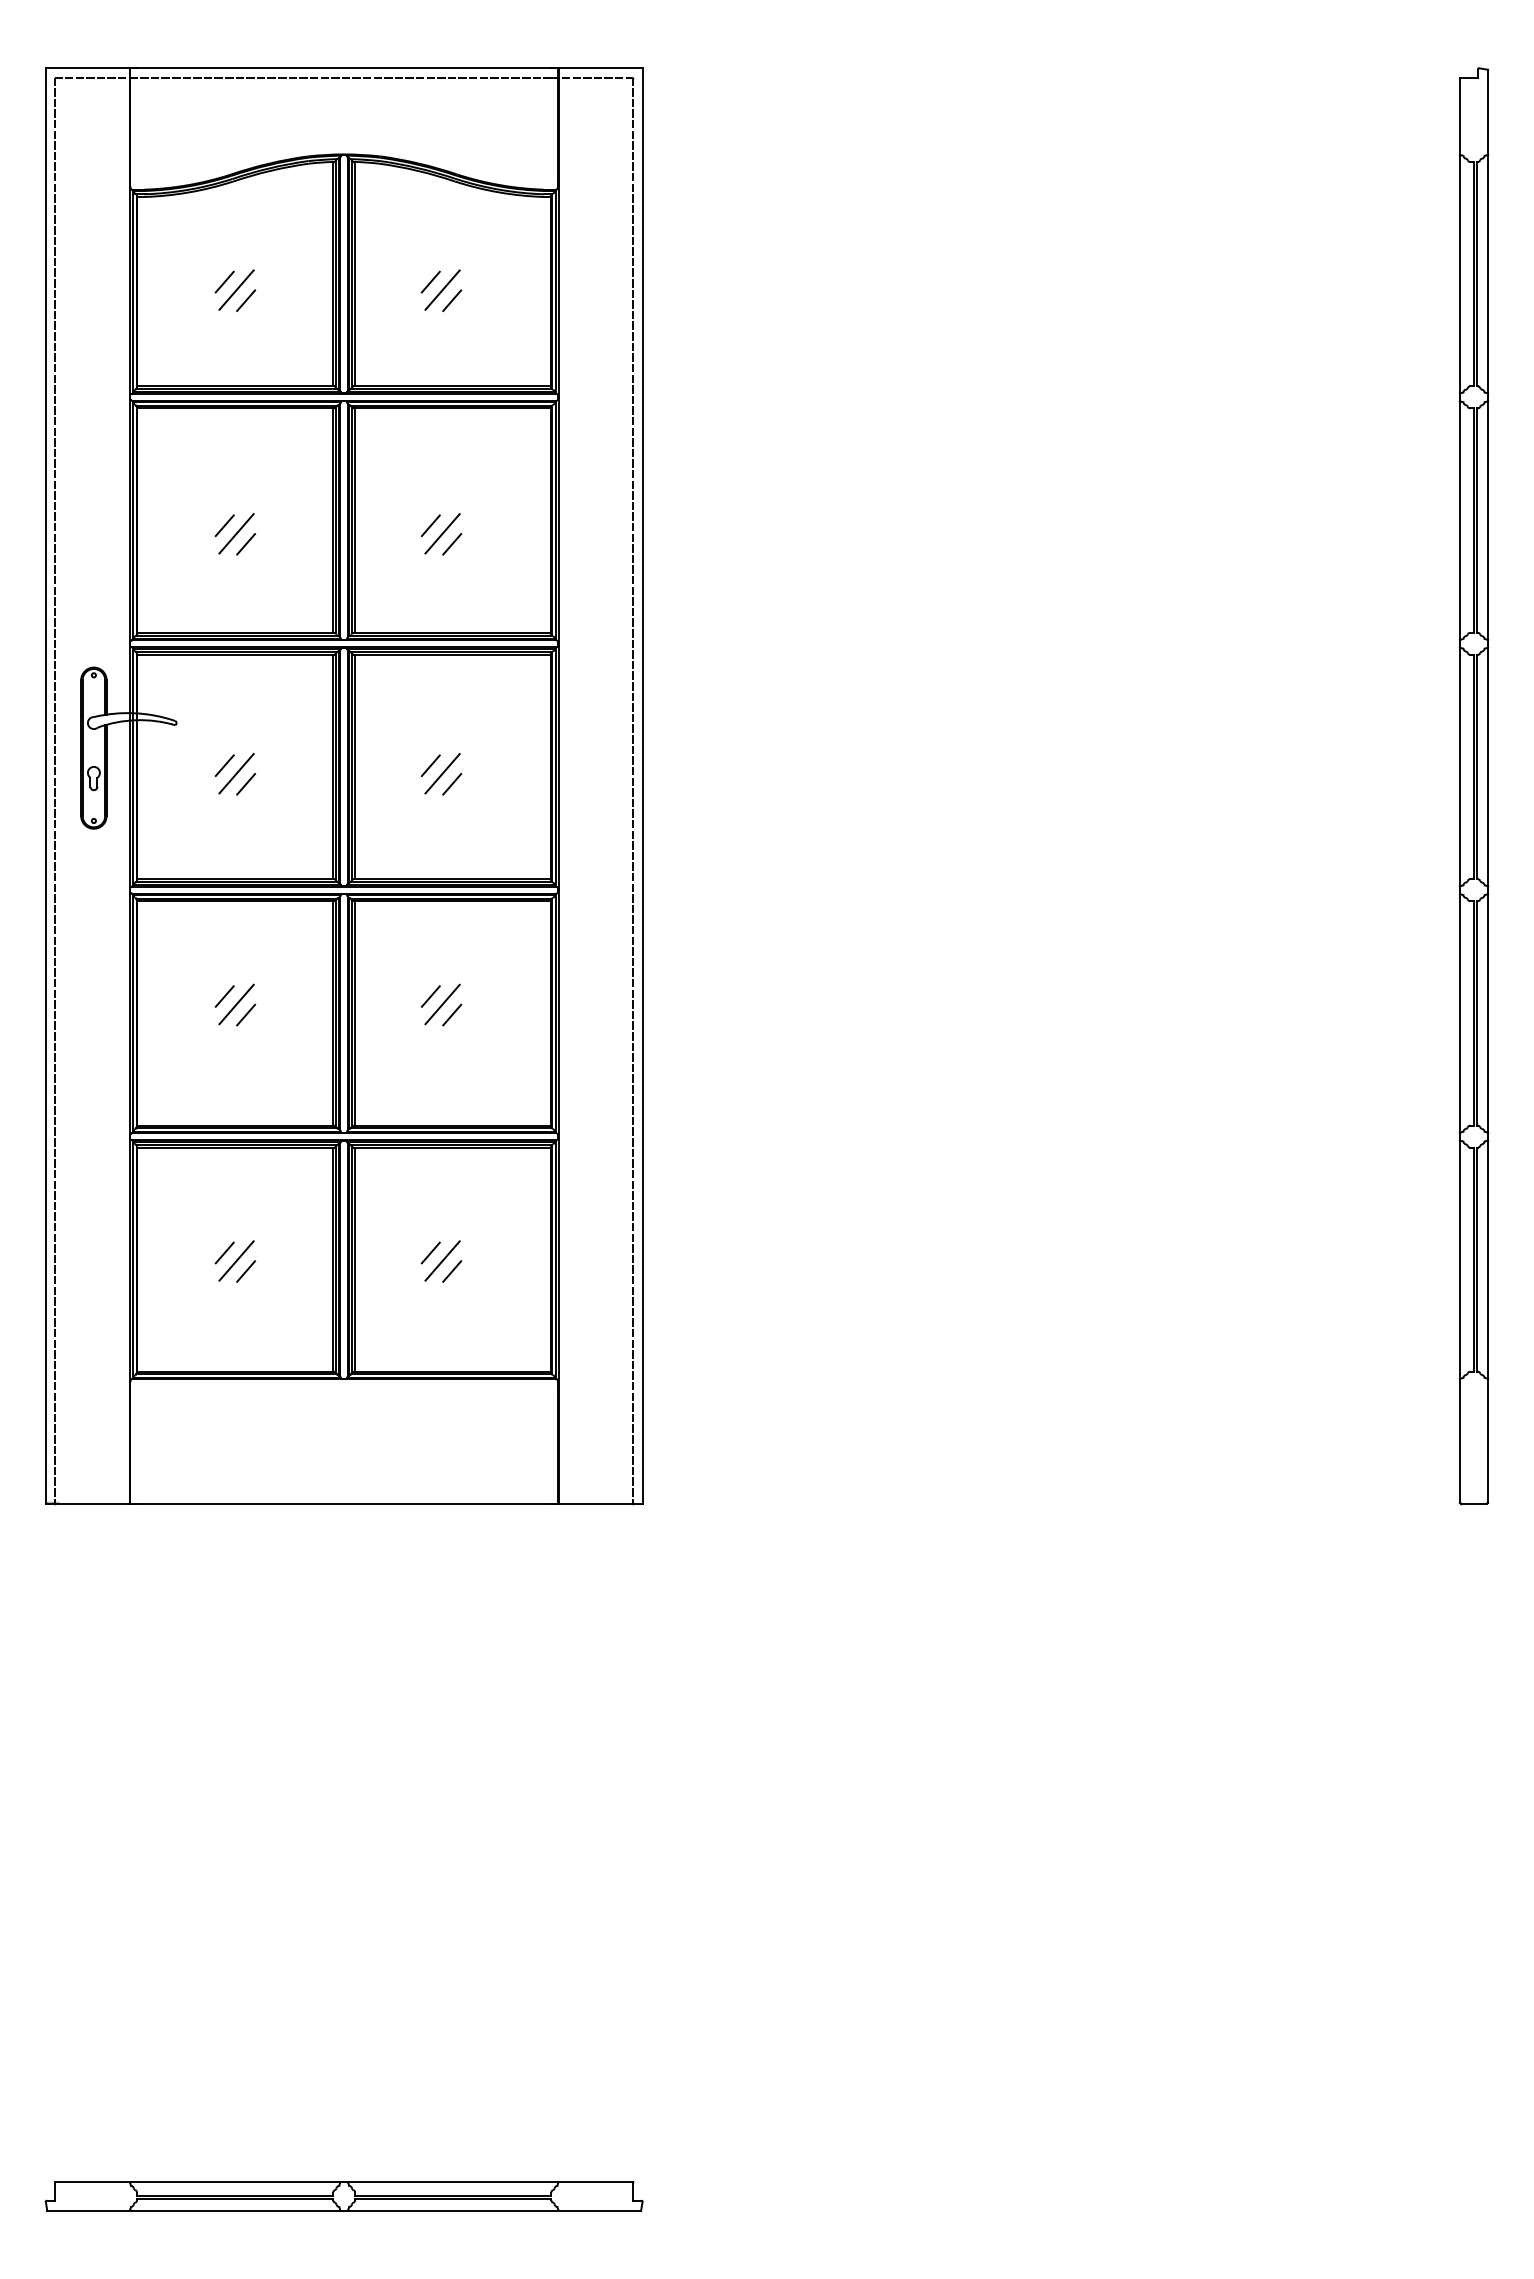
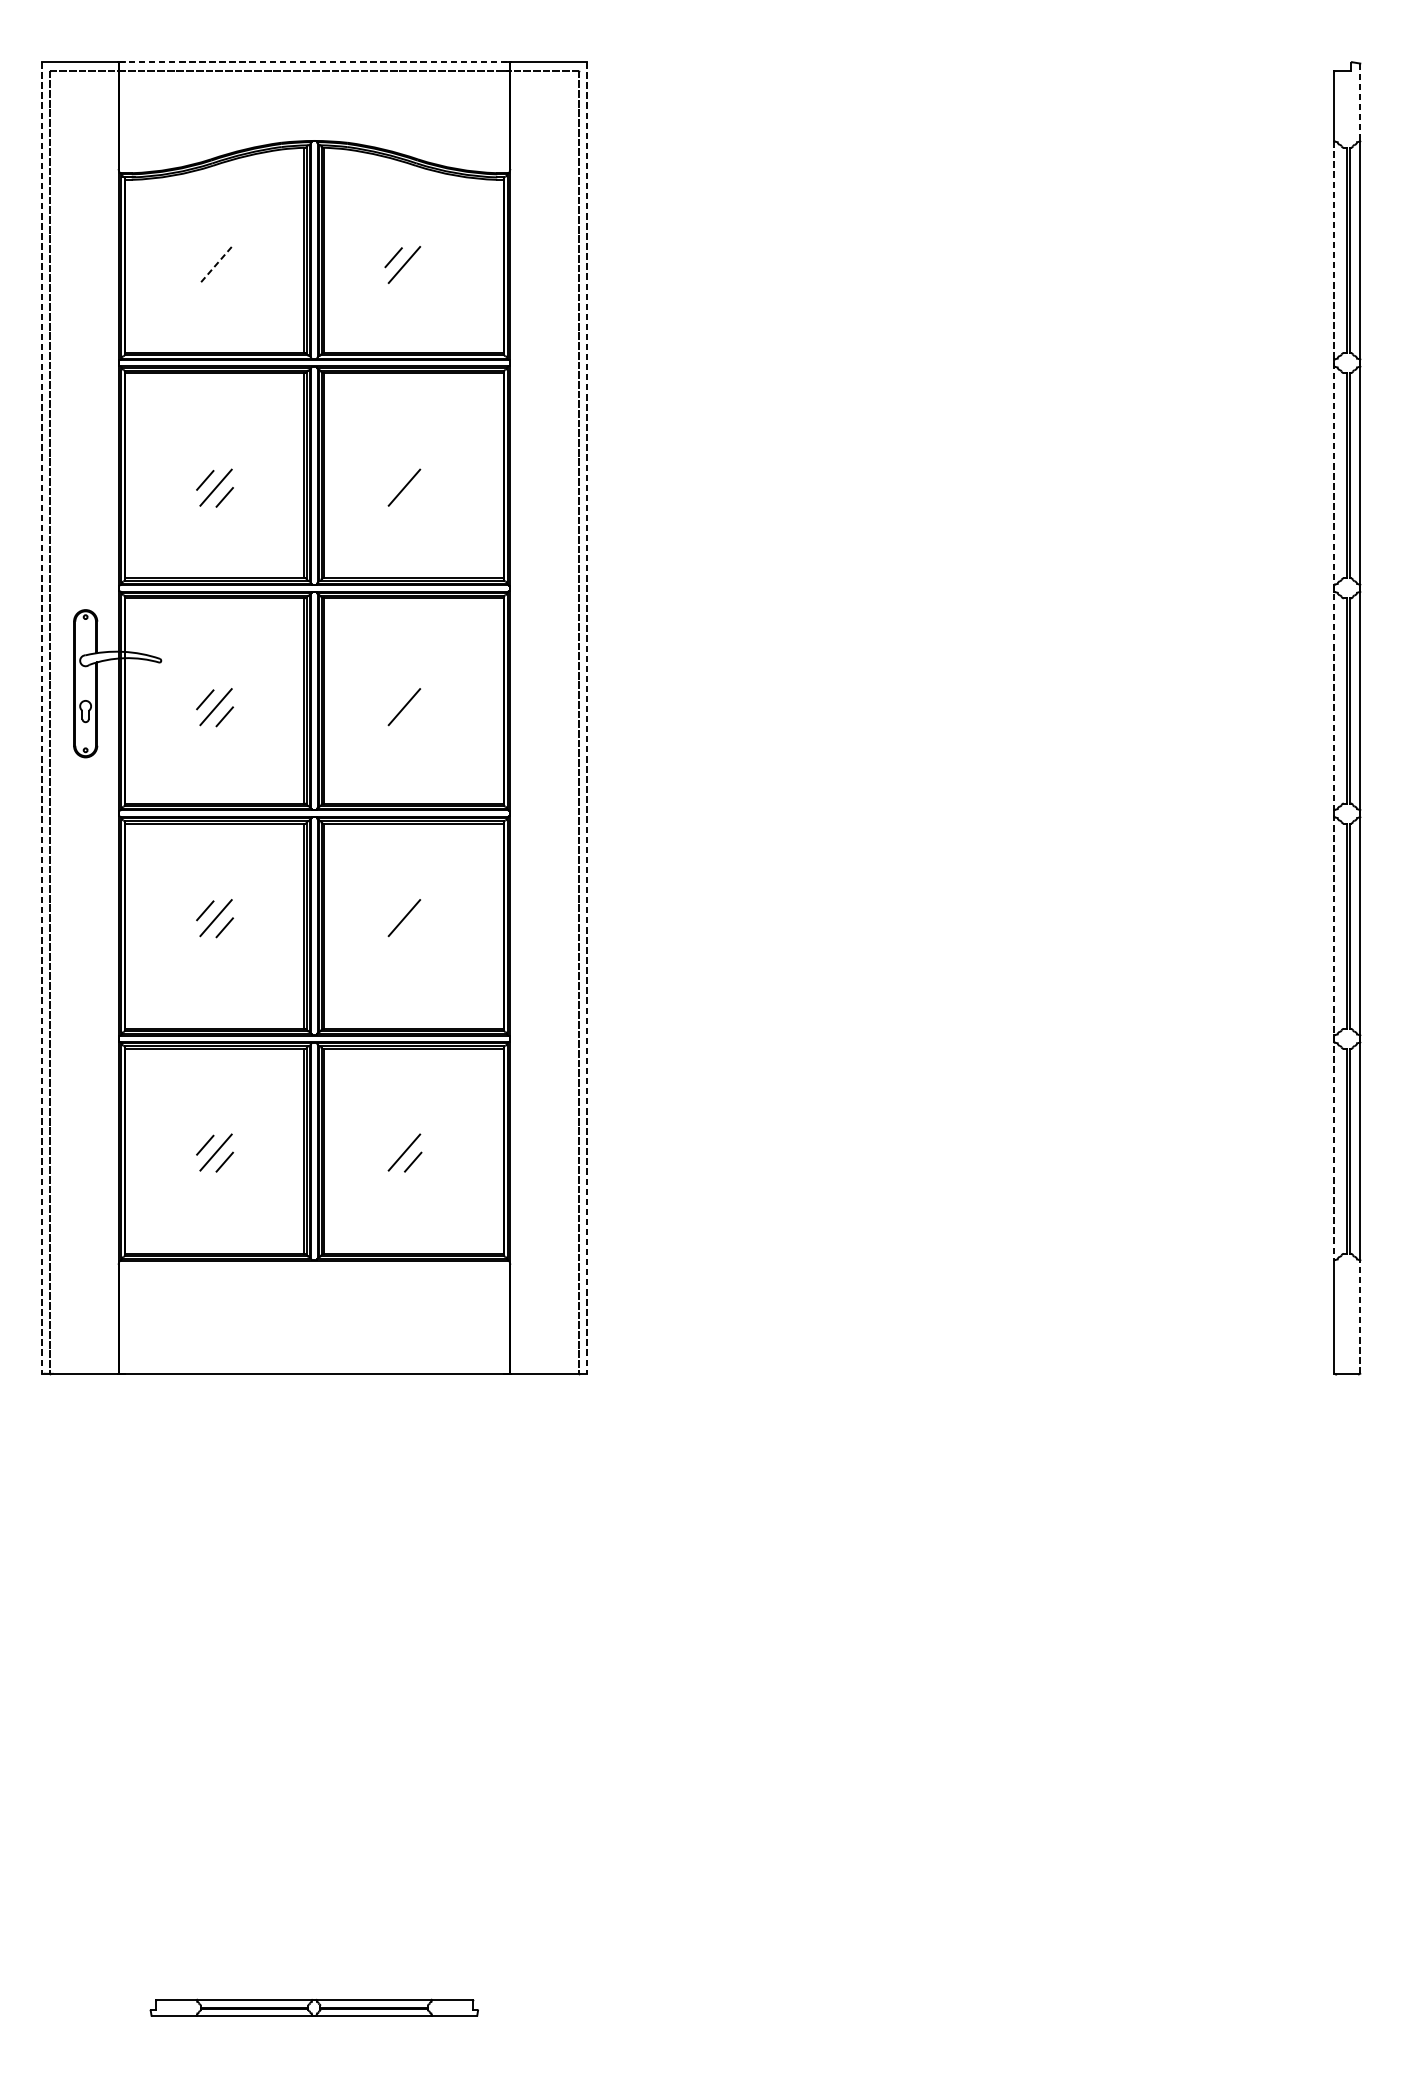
line: (344, 68) -> (314, 62), solid -> dashed
line: (1488, 112) -> (1360, 102), solid -> dashed
line: (224, 281) -> (205, 257), removed
line: (236, 290) -> (216, 265), solid -> dashed
line: (246, 300) -> (225, 274), removed
line: (452, 300) -> (413, 274), removed
line: (430, 525) -> (393, 480), removed
line: (452, 544) -> (413, 497), removed
line: (430, 765) -> (393, 699), removed
line: (1459, 767) -> (1334, 701), solid -> dashed
line: (452, 784) -> (413, 716), removed
line: (45, 785) -> (41, 717), solid -> dashed
line: (642, 785) -> (587, 717), solid -> dashed
line: (430, 996) -> (393, 910), removed
line: (452, 1014) -> (413, 927), removed
line: (430, 1252) -> (393, 1144), removed
line: (1488, 1440) -> (1360, 1316), solid -> dashed
part: (343, 2196) -> (313, 2007), size x0.6

